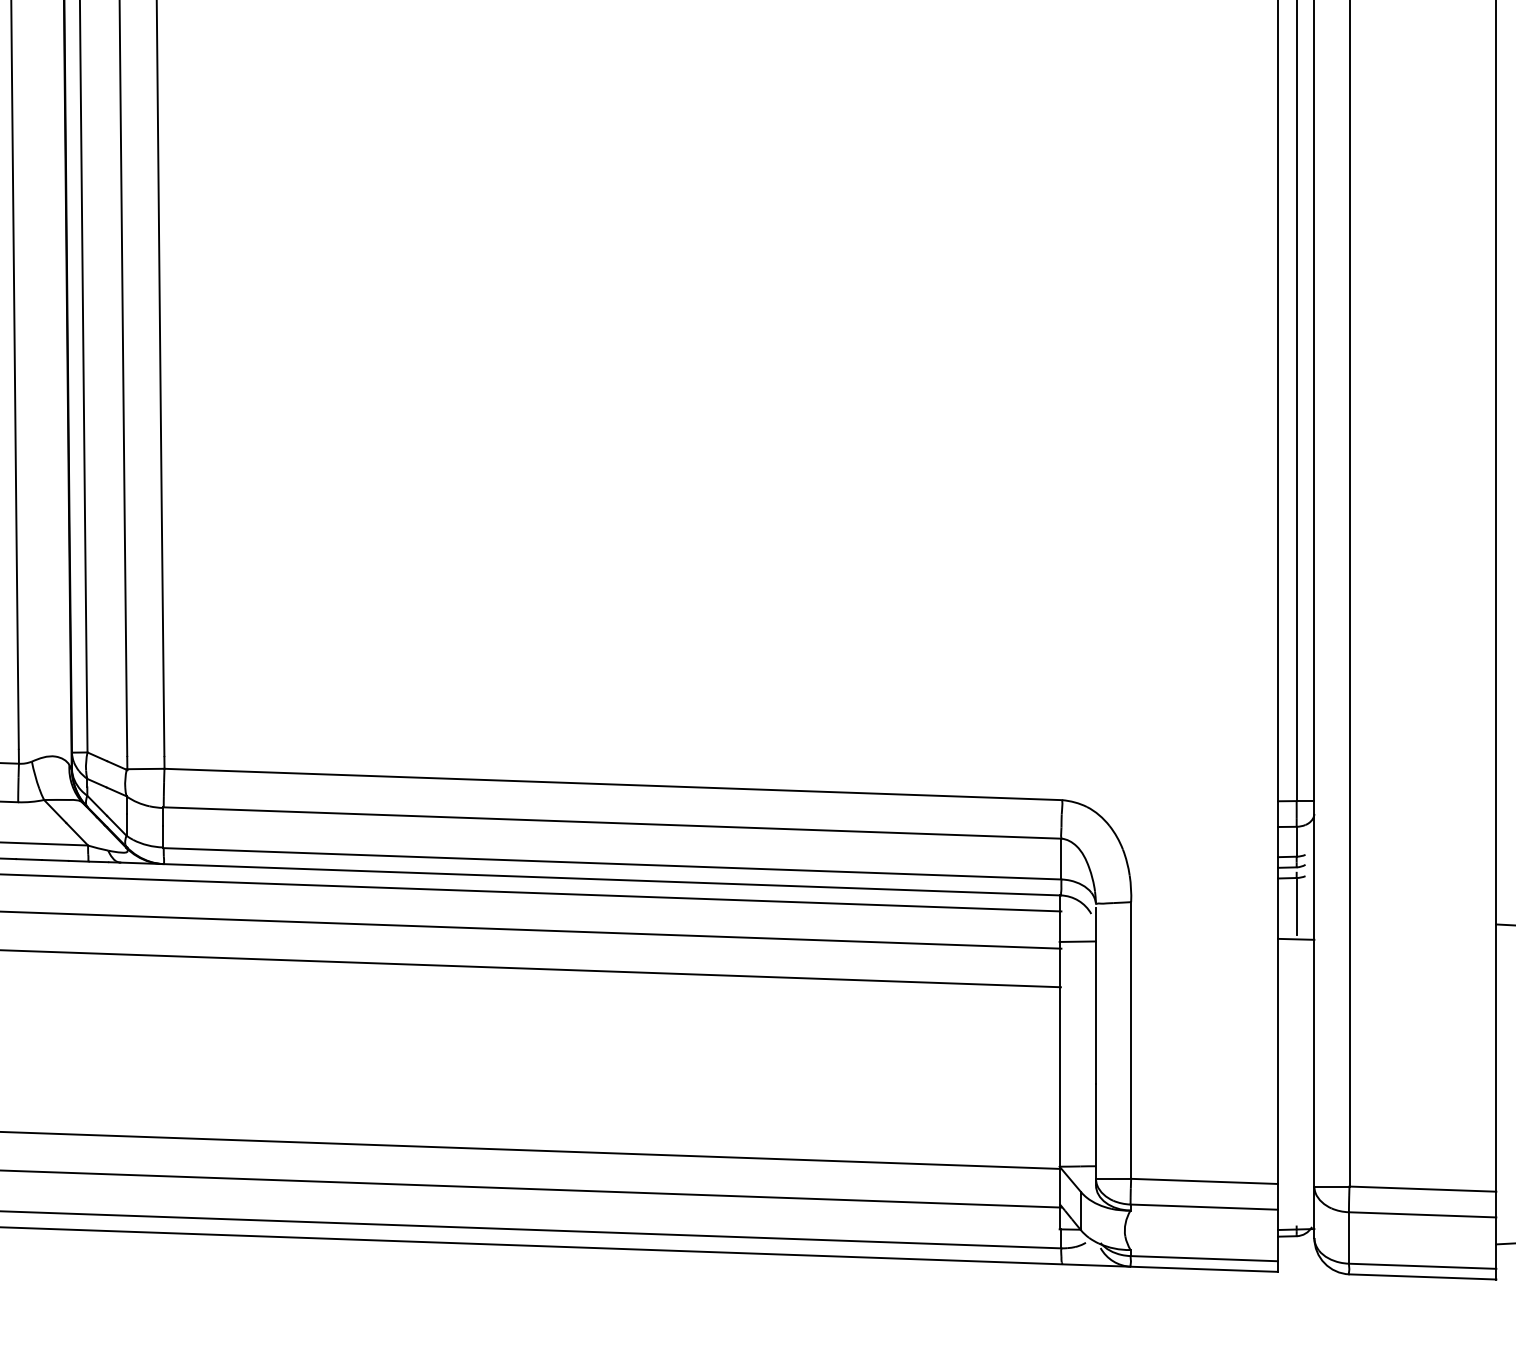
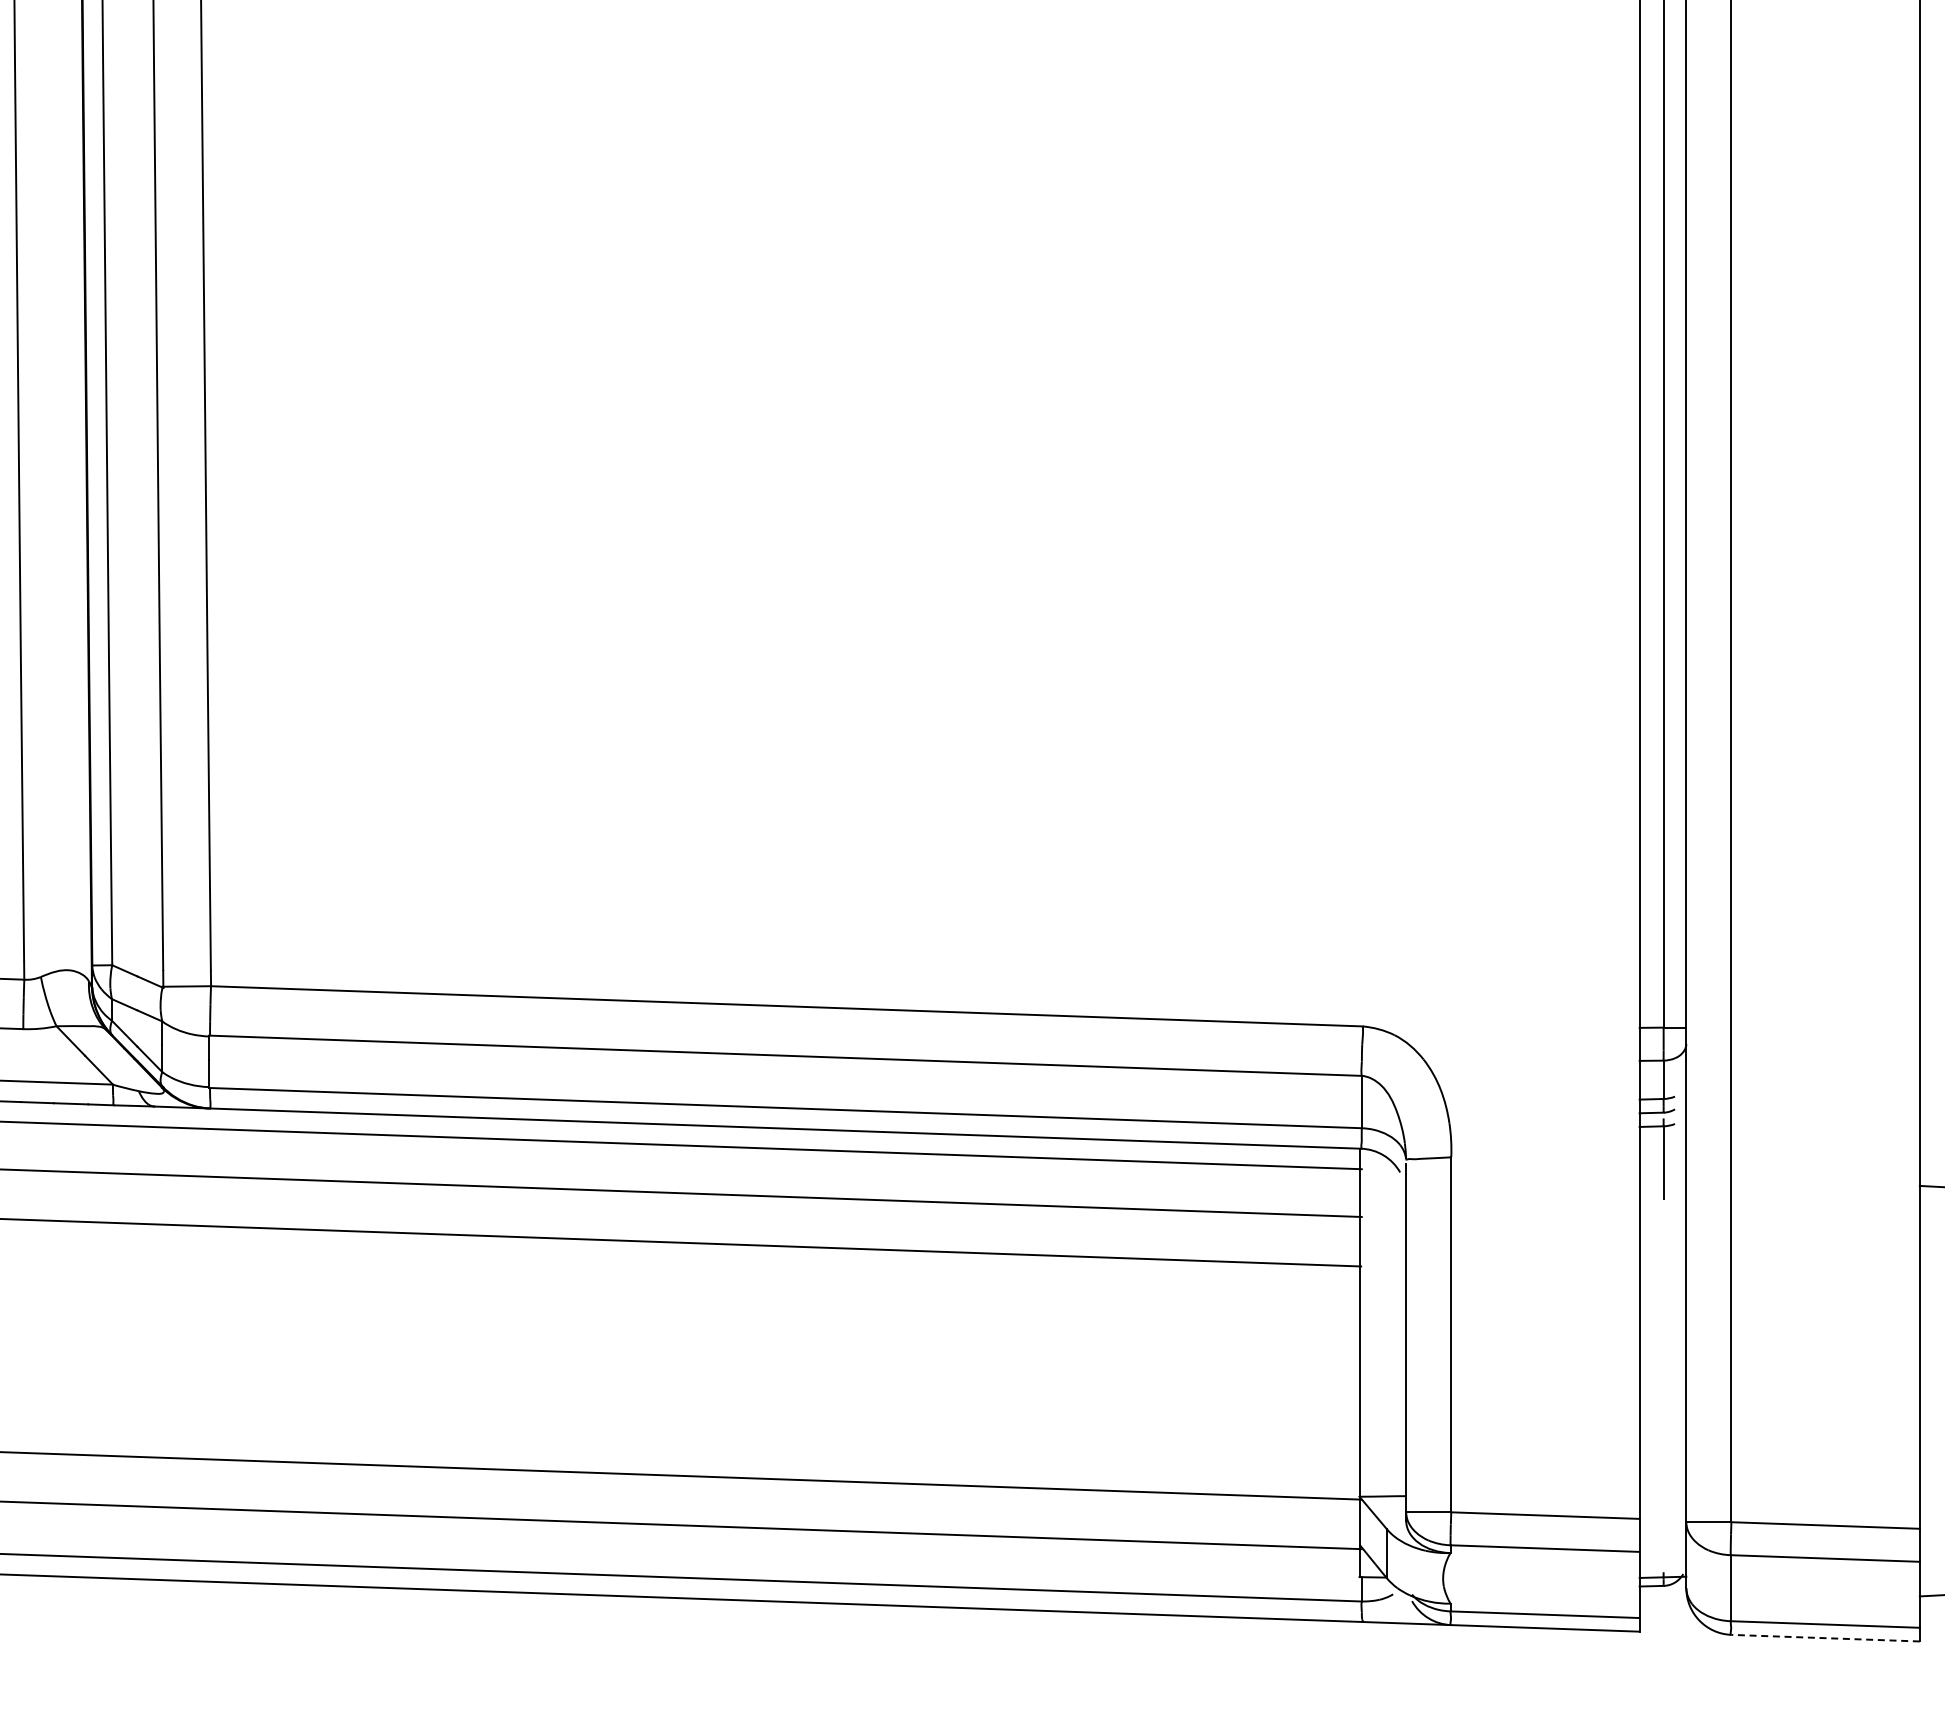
line: (1295, 938) -> (1662, 1204), removed
line: (1077, 941) -> (1382, 1207), removed
line: (1422, 1277) -> (1825, 1638), solid -> dashed

